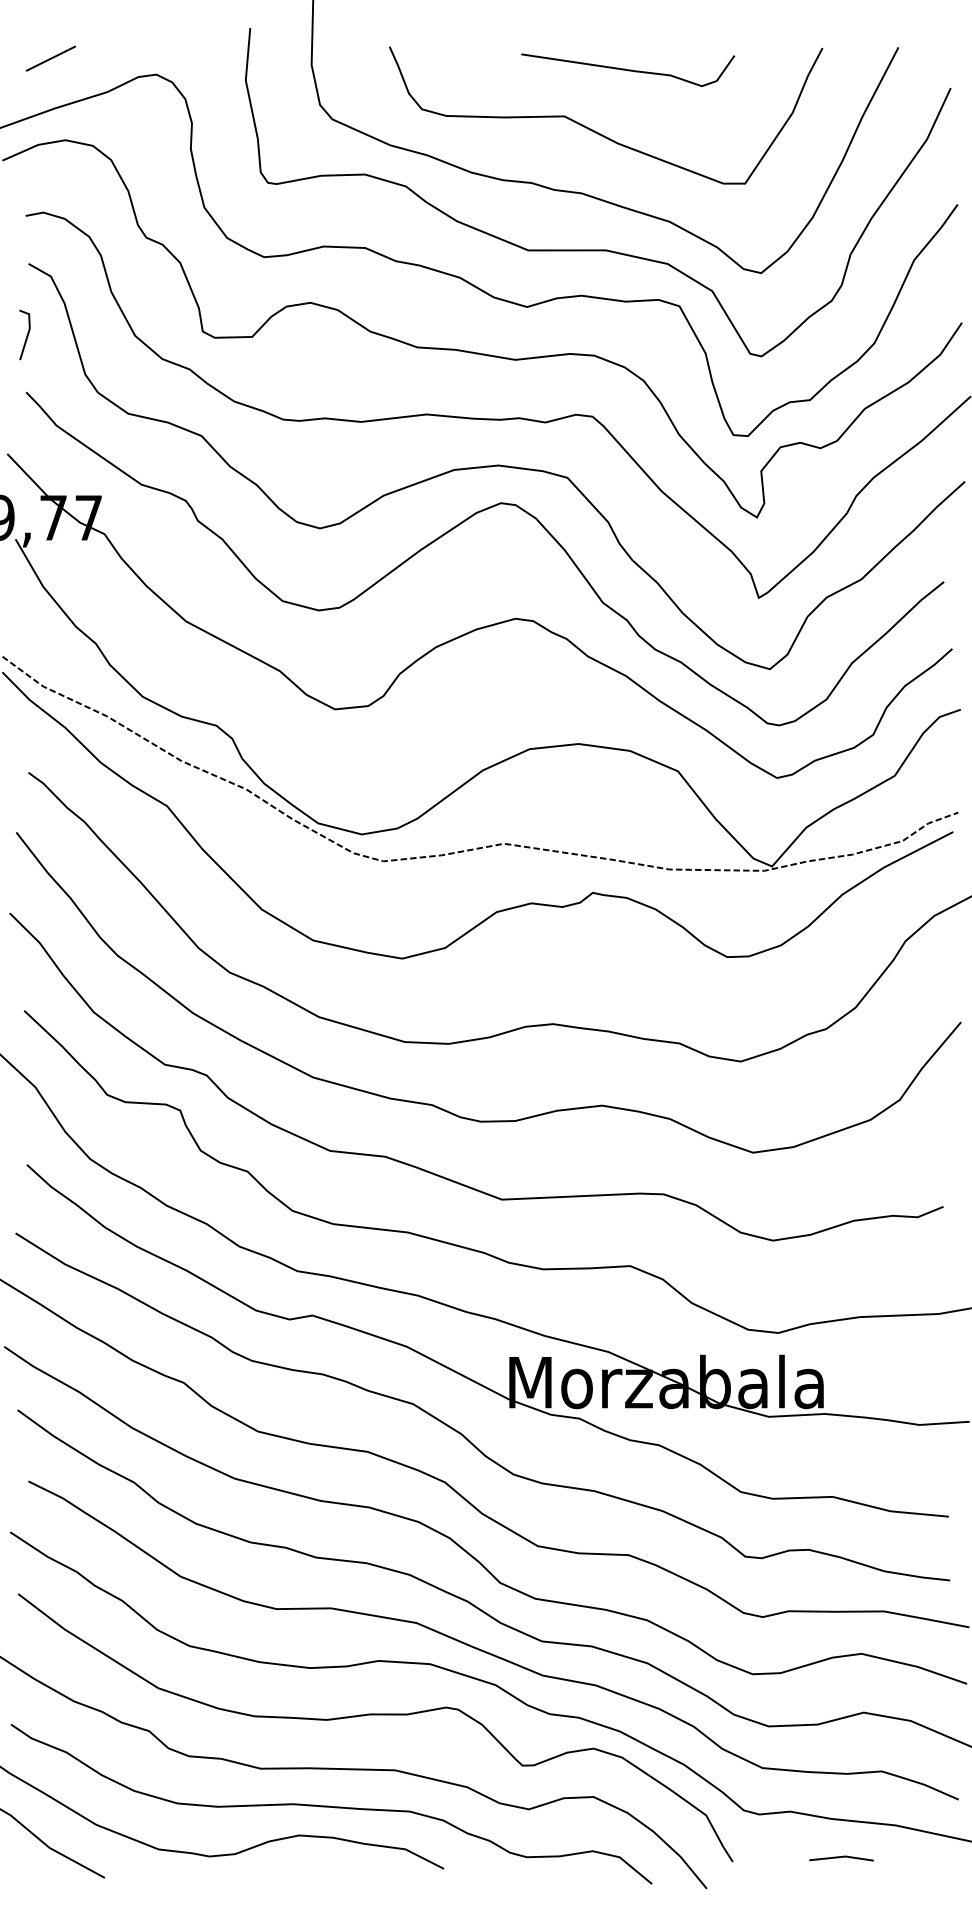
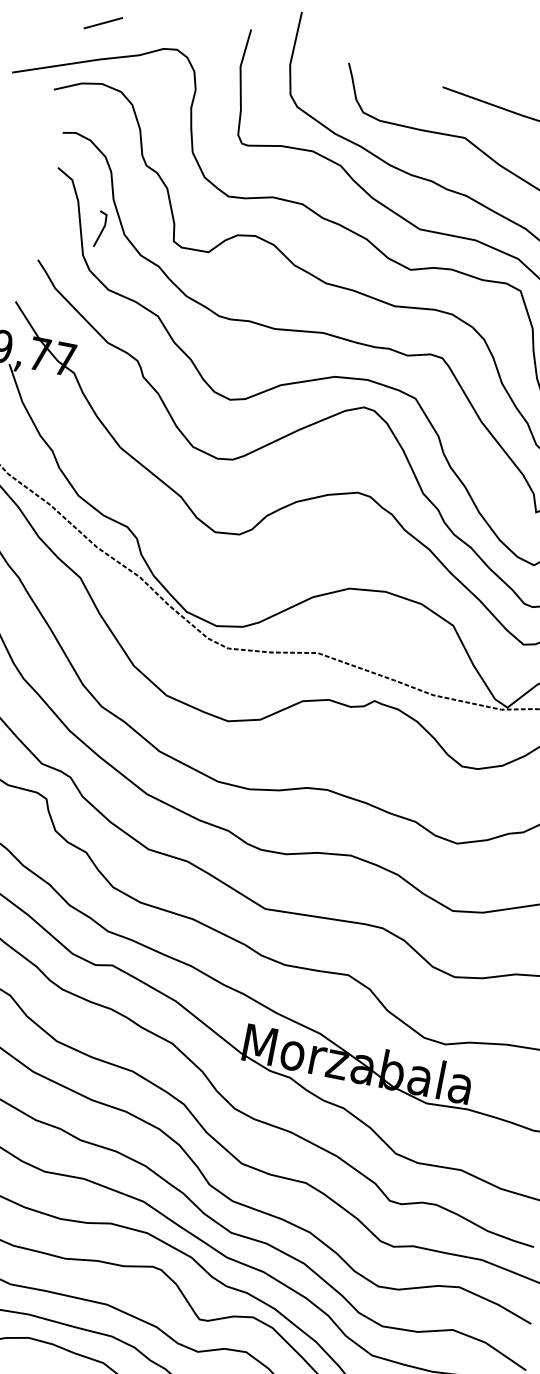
line: (26, 335) -> (101, 230), moved

